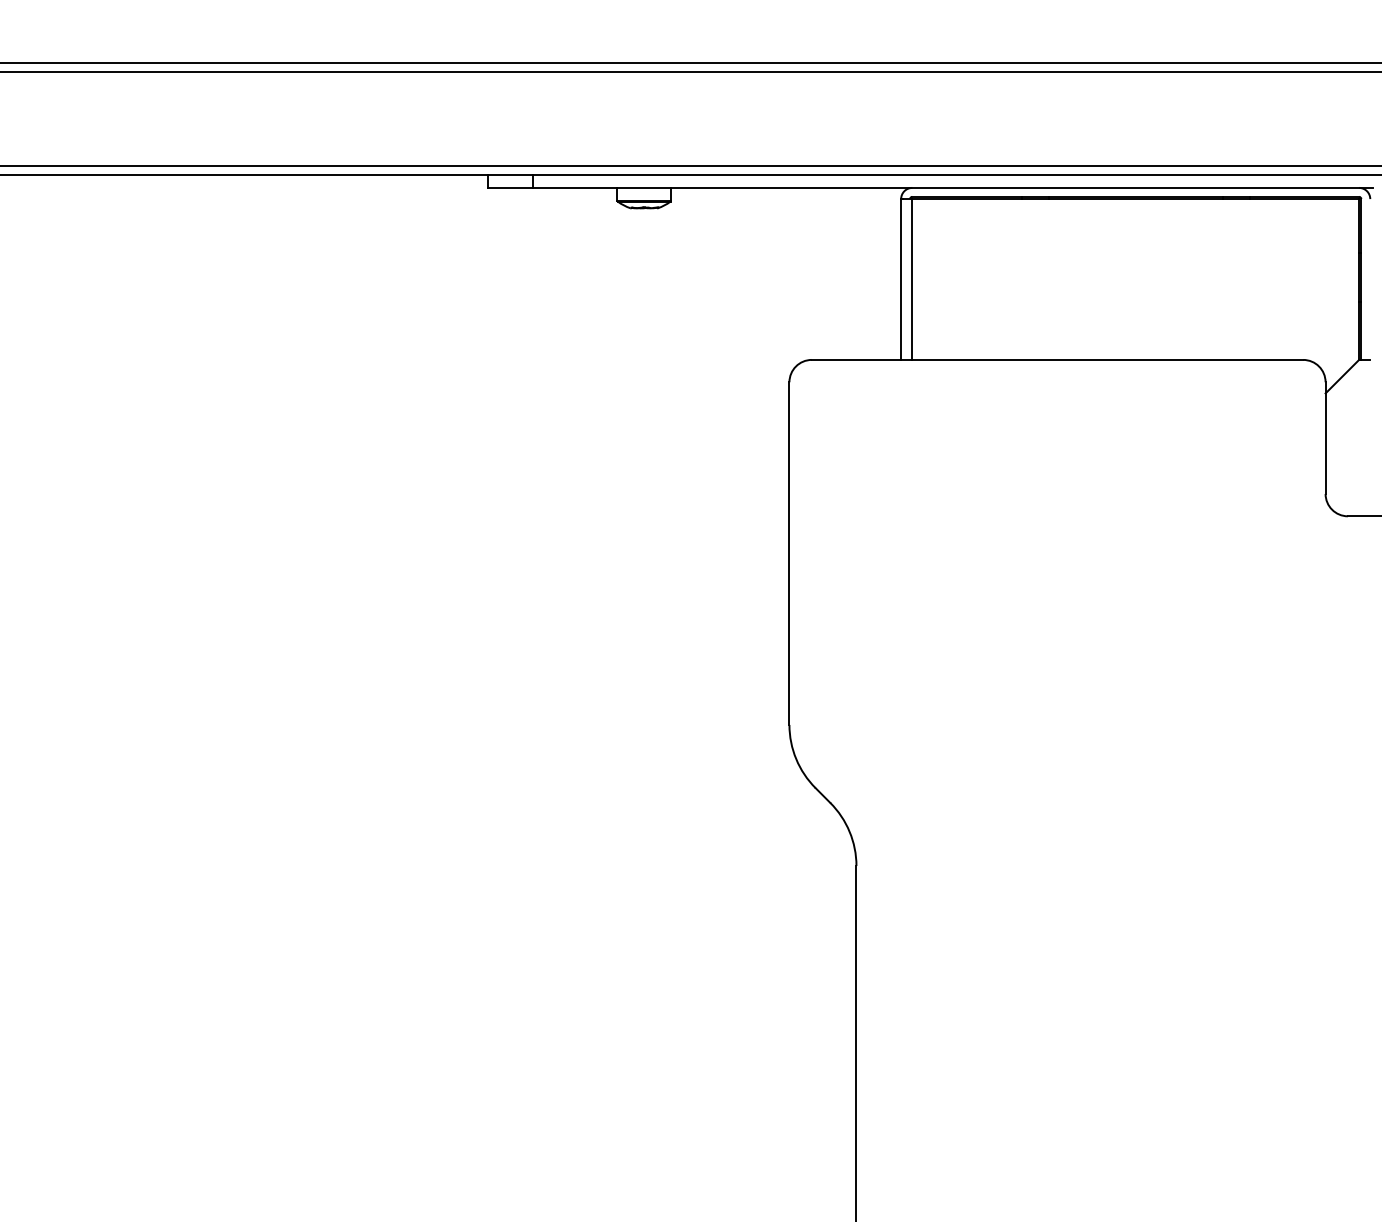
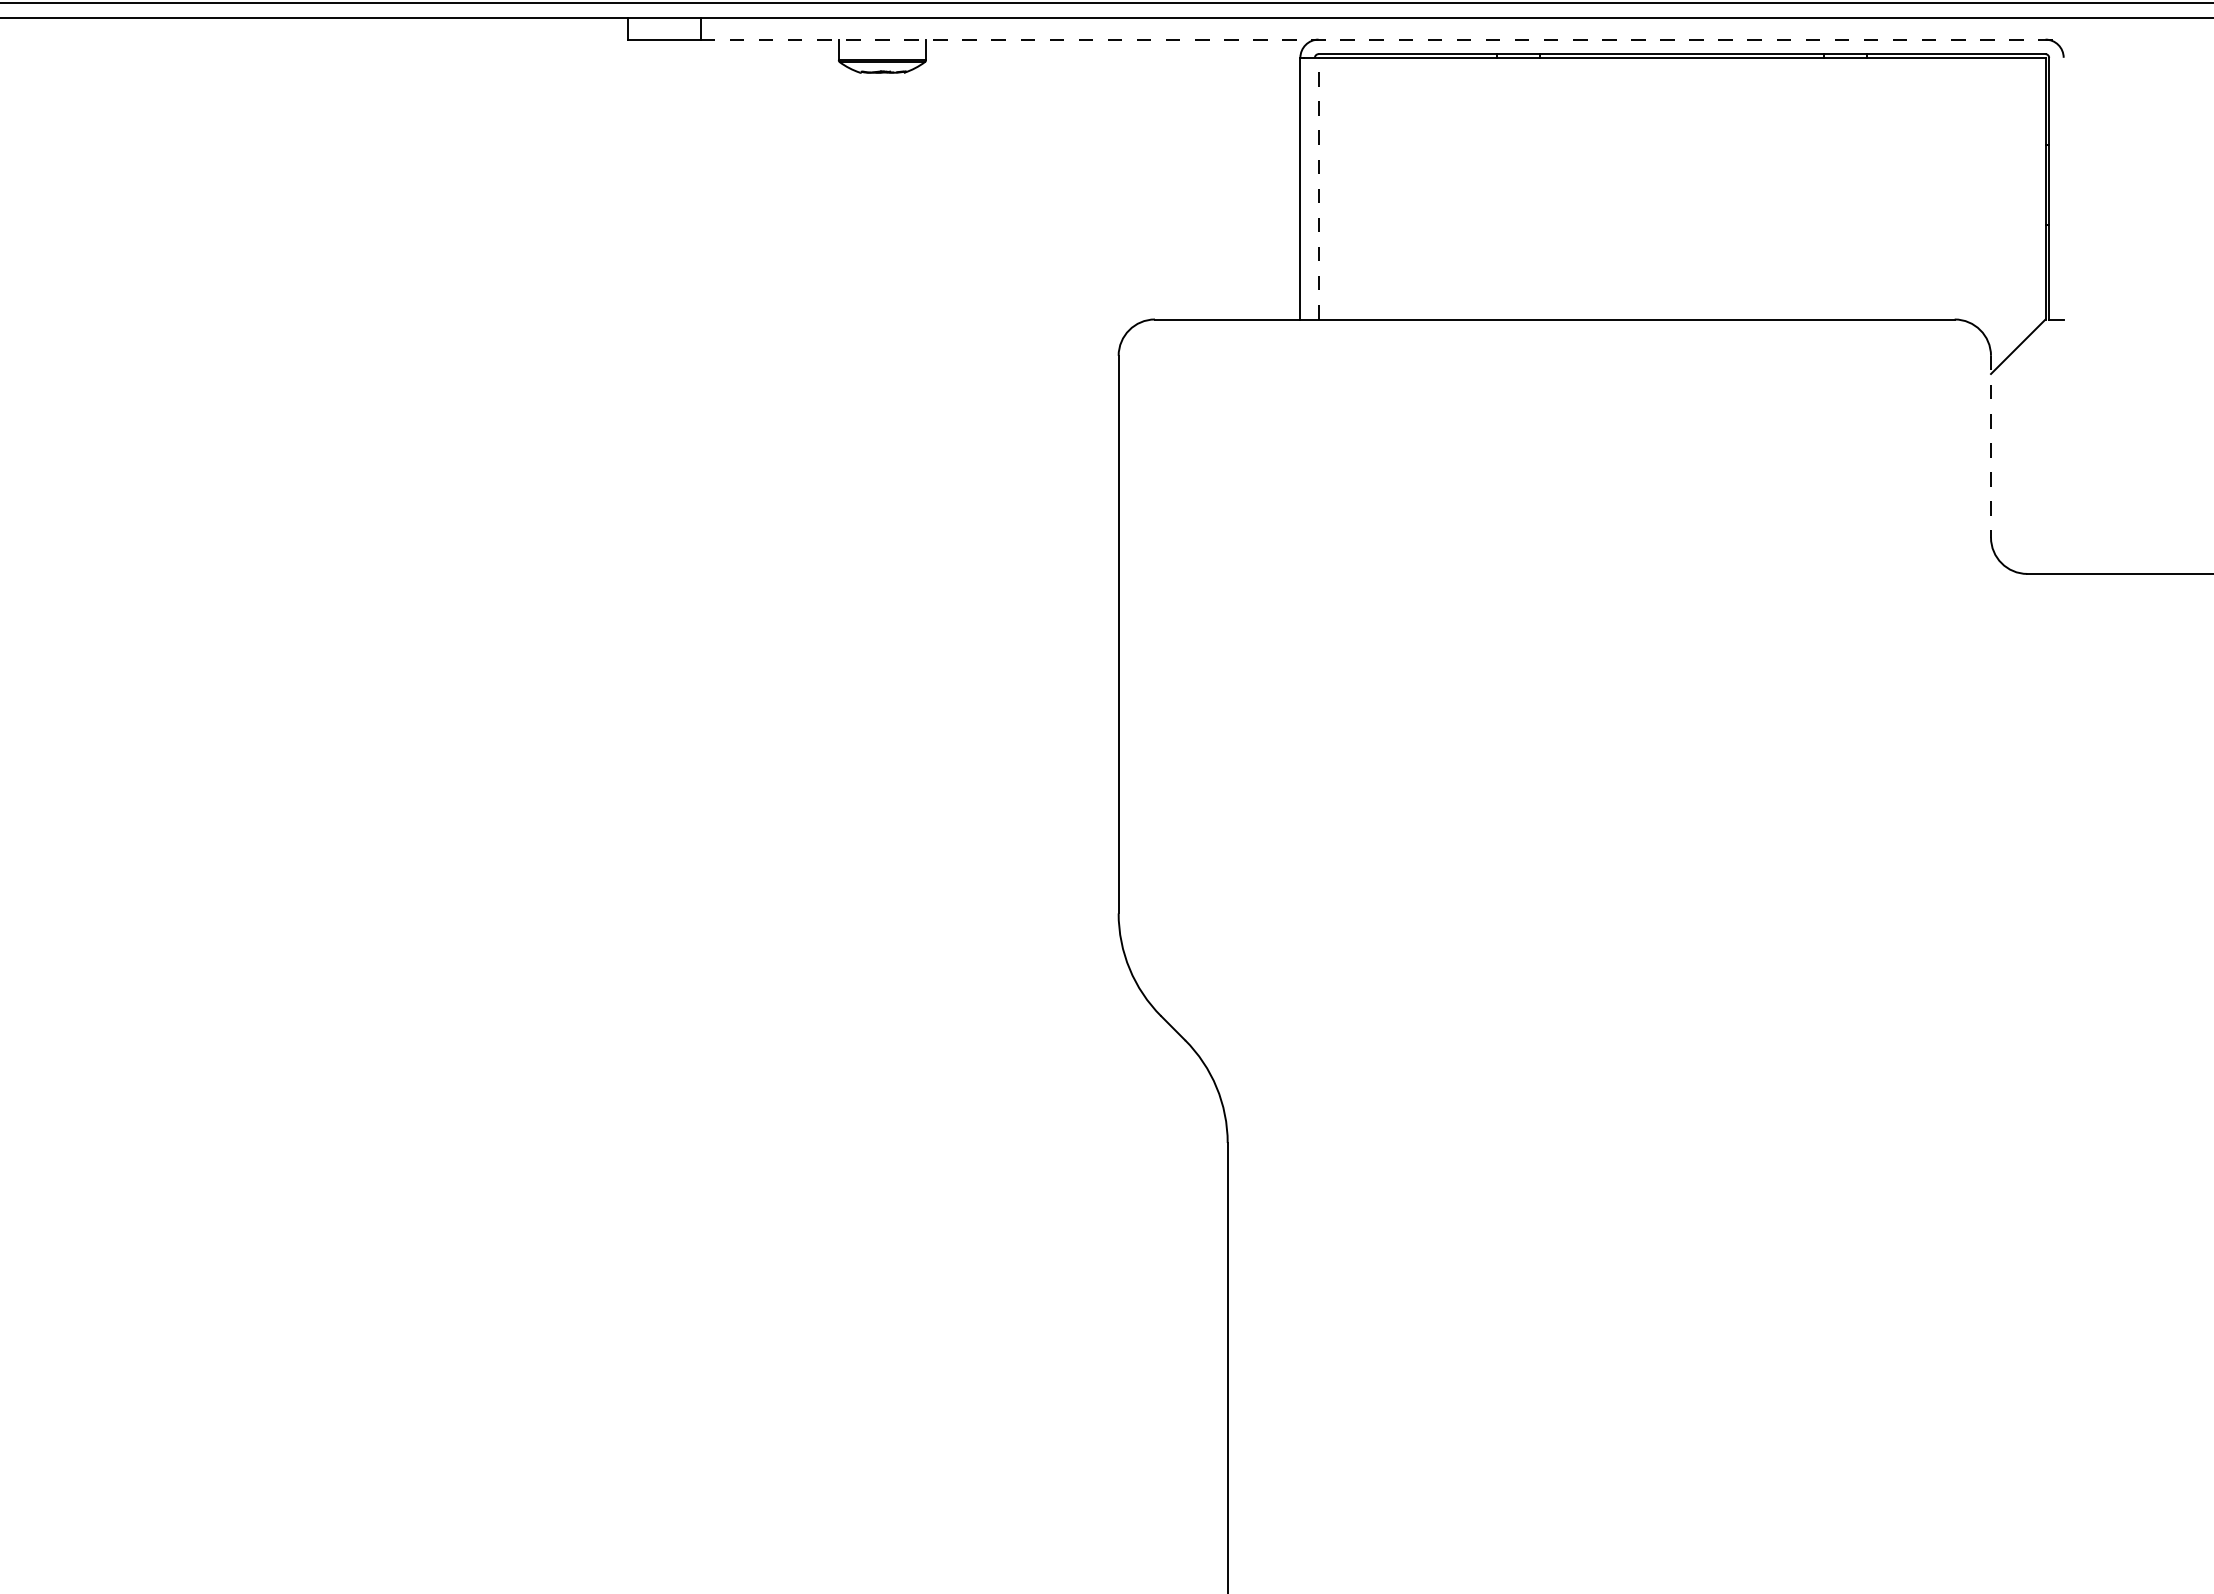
line: (952, 187) -> (1383, 38), solid -> dashed
line: (912, 279) -> (1318, 188), solid -> dashed
line: (1325, 438) -> (1990, 447), solid -> dashed

